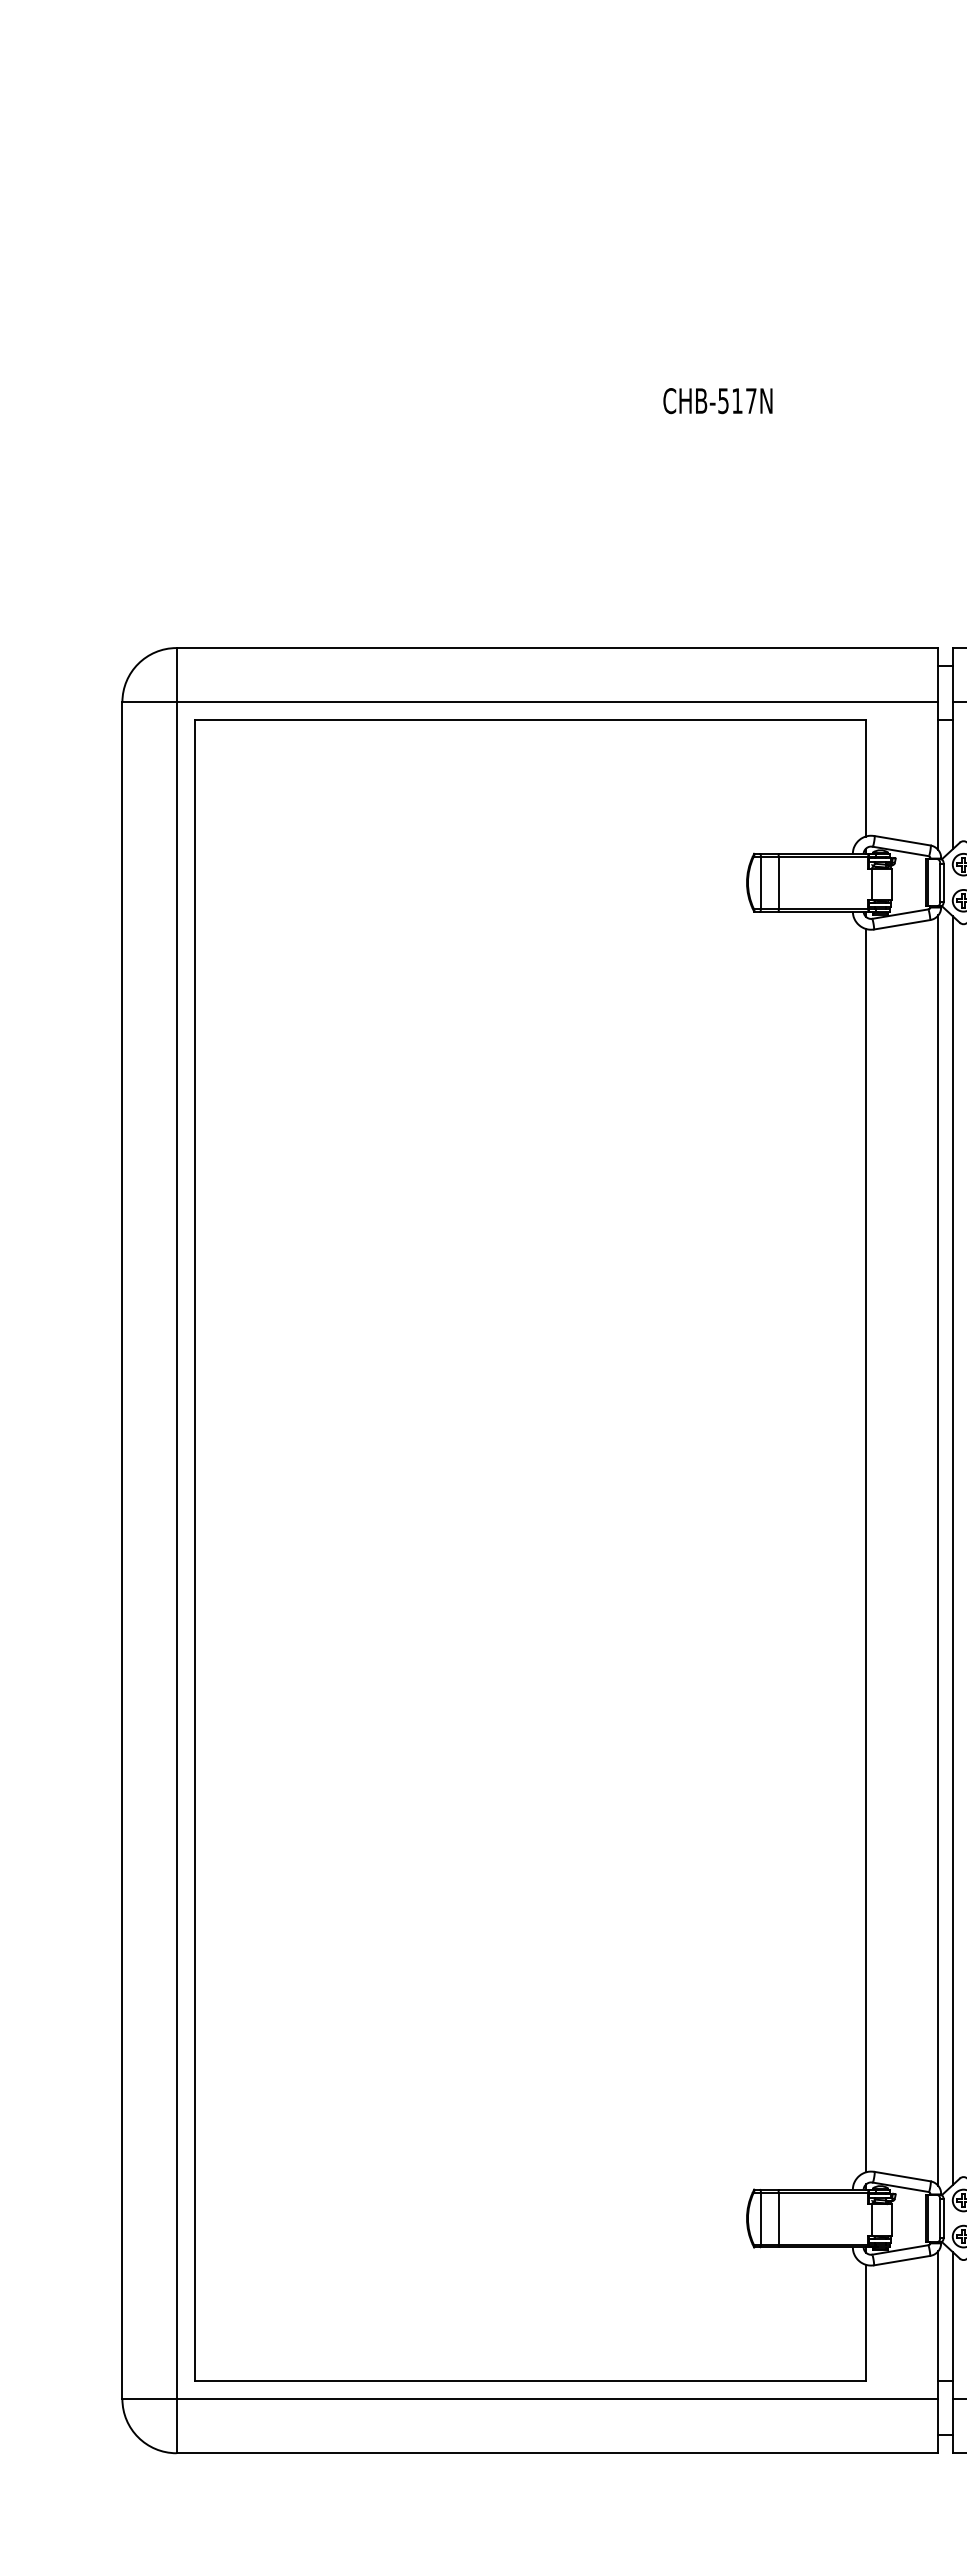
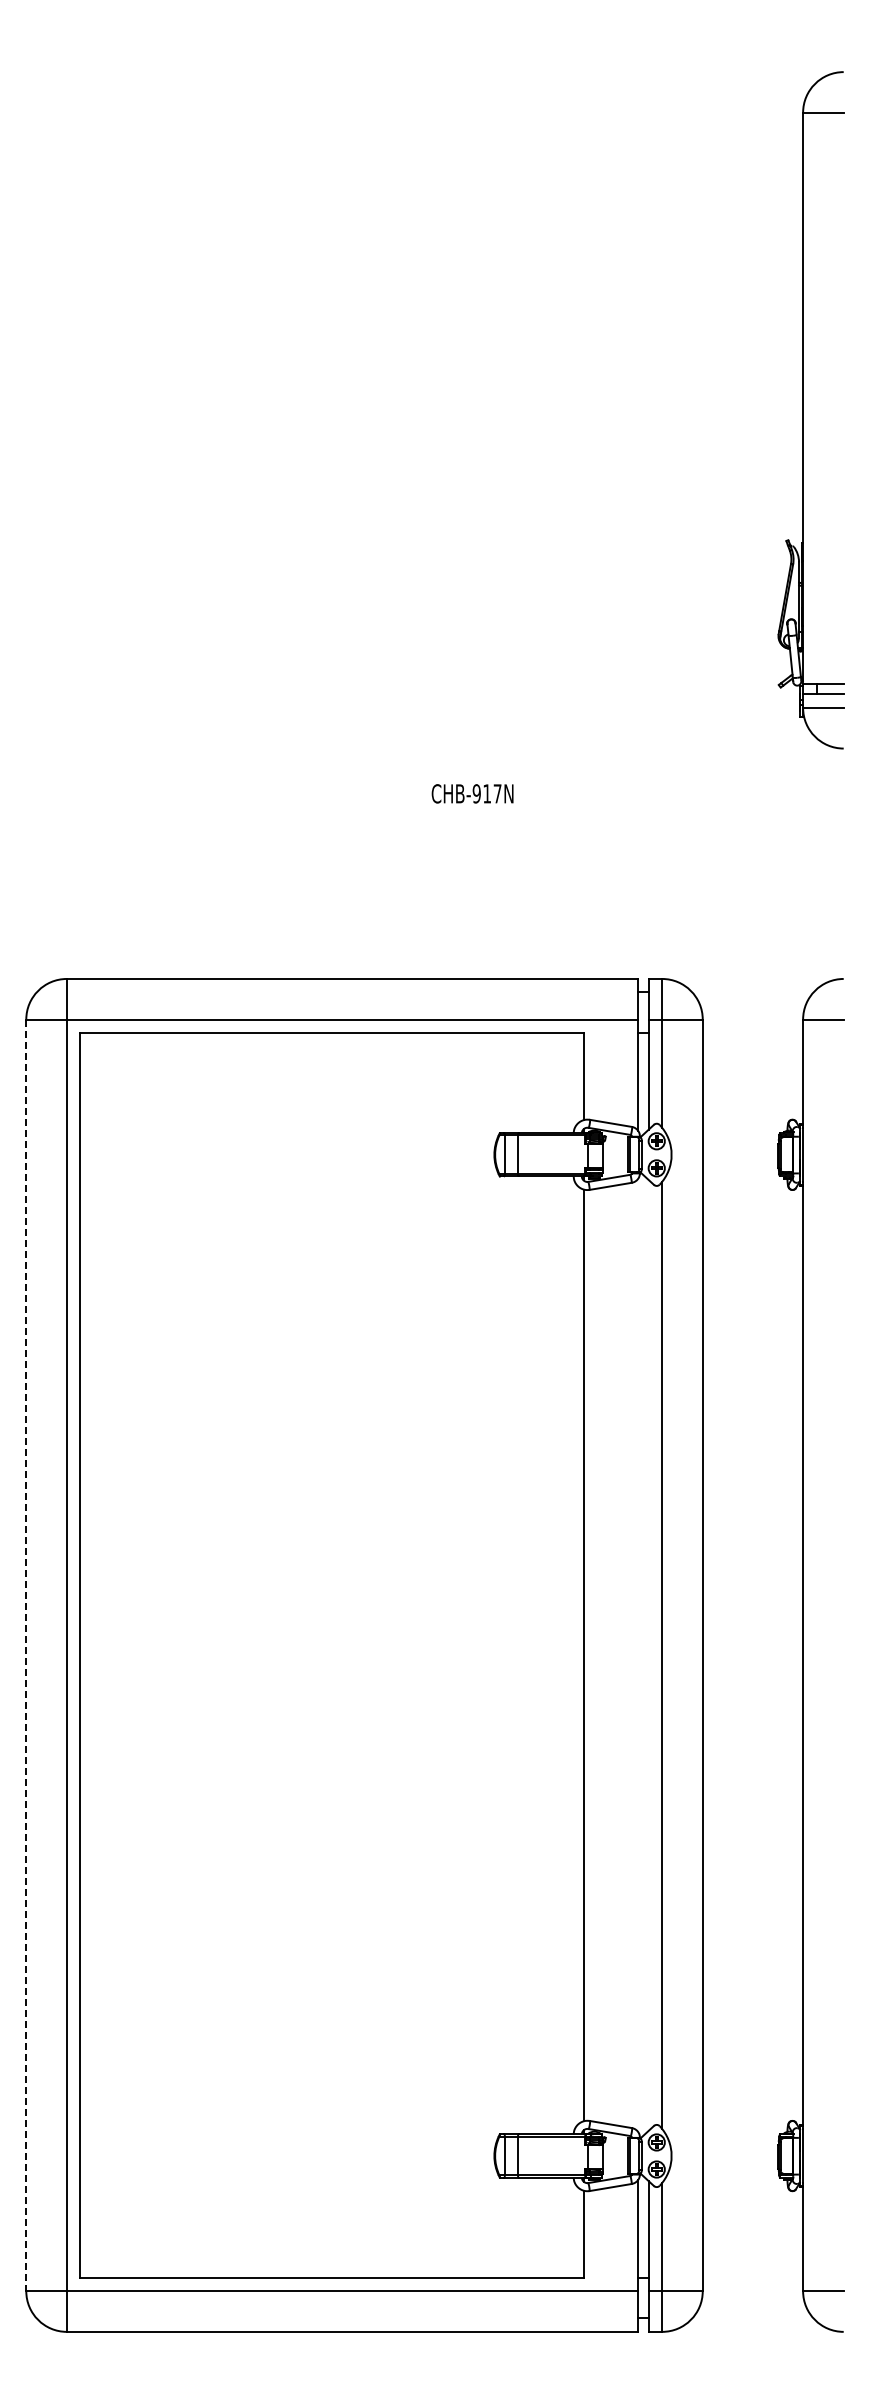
text: (723, 400) -> (476, 793), CHB-517N -> CHB-917N
line: (952, 1549) -> (648, 1654), removed
line: (122, 1550) -> (26, 1655), solid -> dashed
line: (937, 1550) -> (637, 1655), removed

